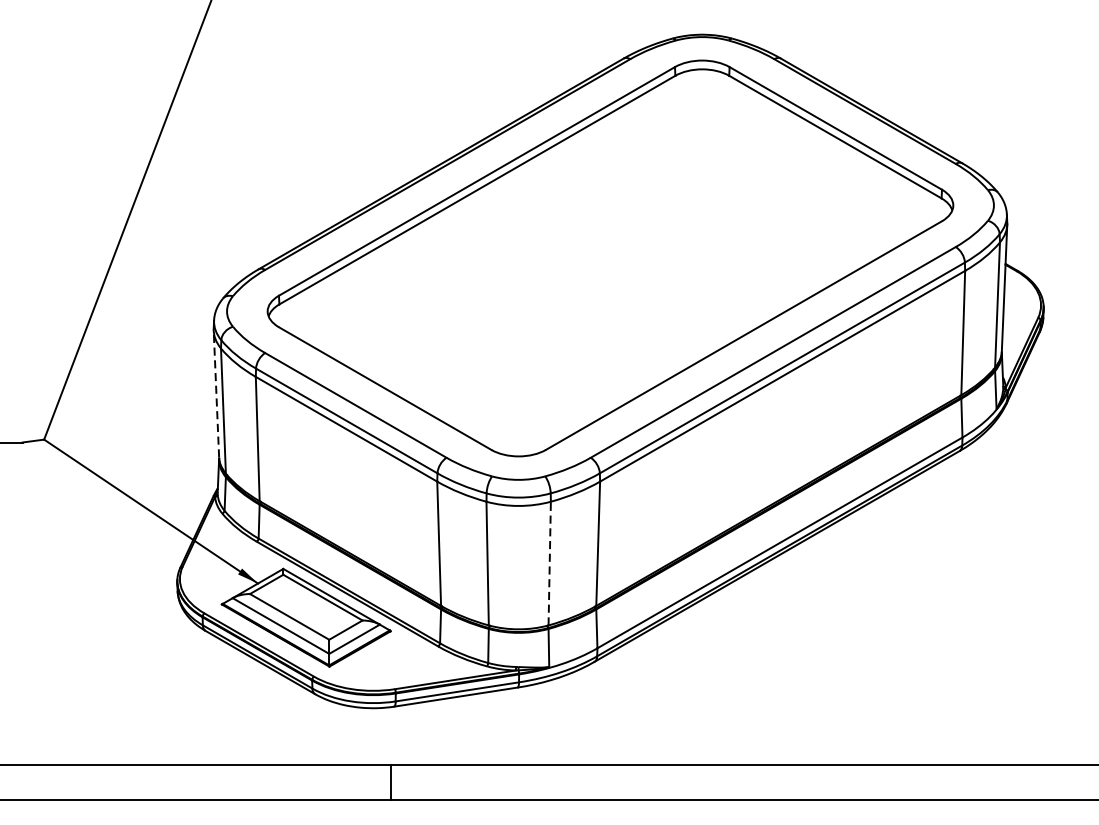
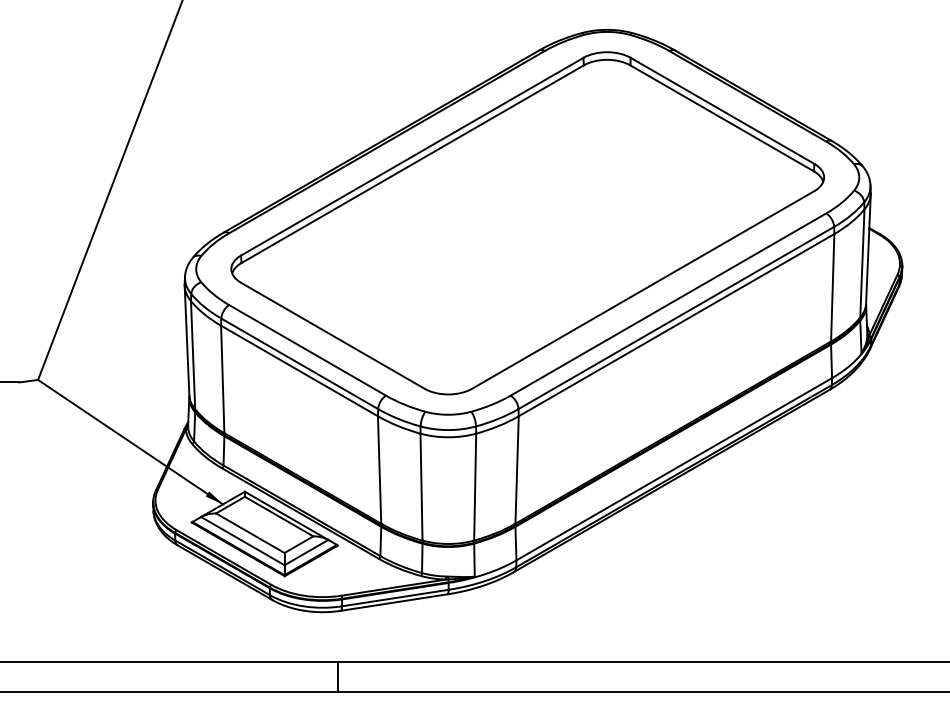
line: (216, 393) -> (187, 340), dashed -> solid
line: (550, 562) -> (475, 486), dashed -> solid

